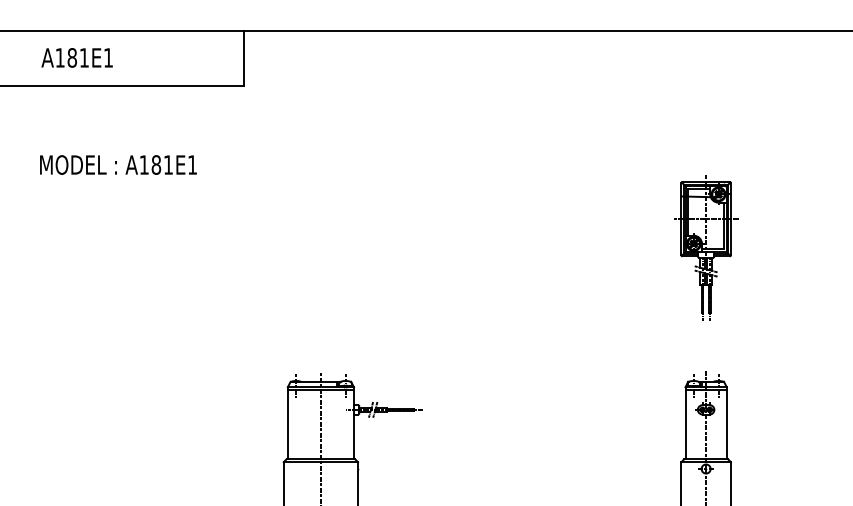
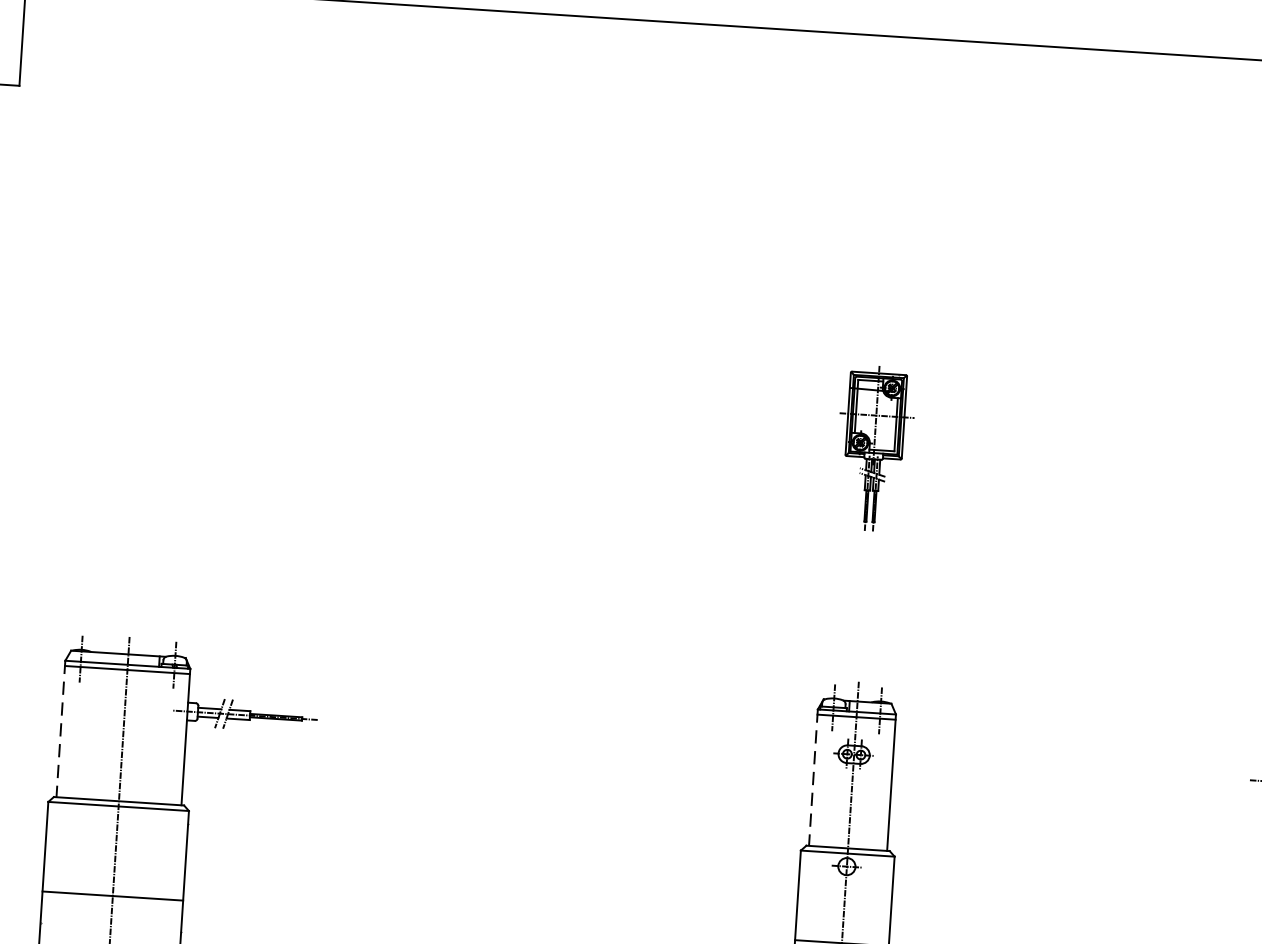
part: (706, 247) -> (874, 447), size x0.6
line: (287, 423) -> (60, 729), solid -> dashed
line: (685, 423) -> (813, 777), solid -> dashed

